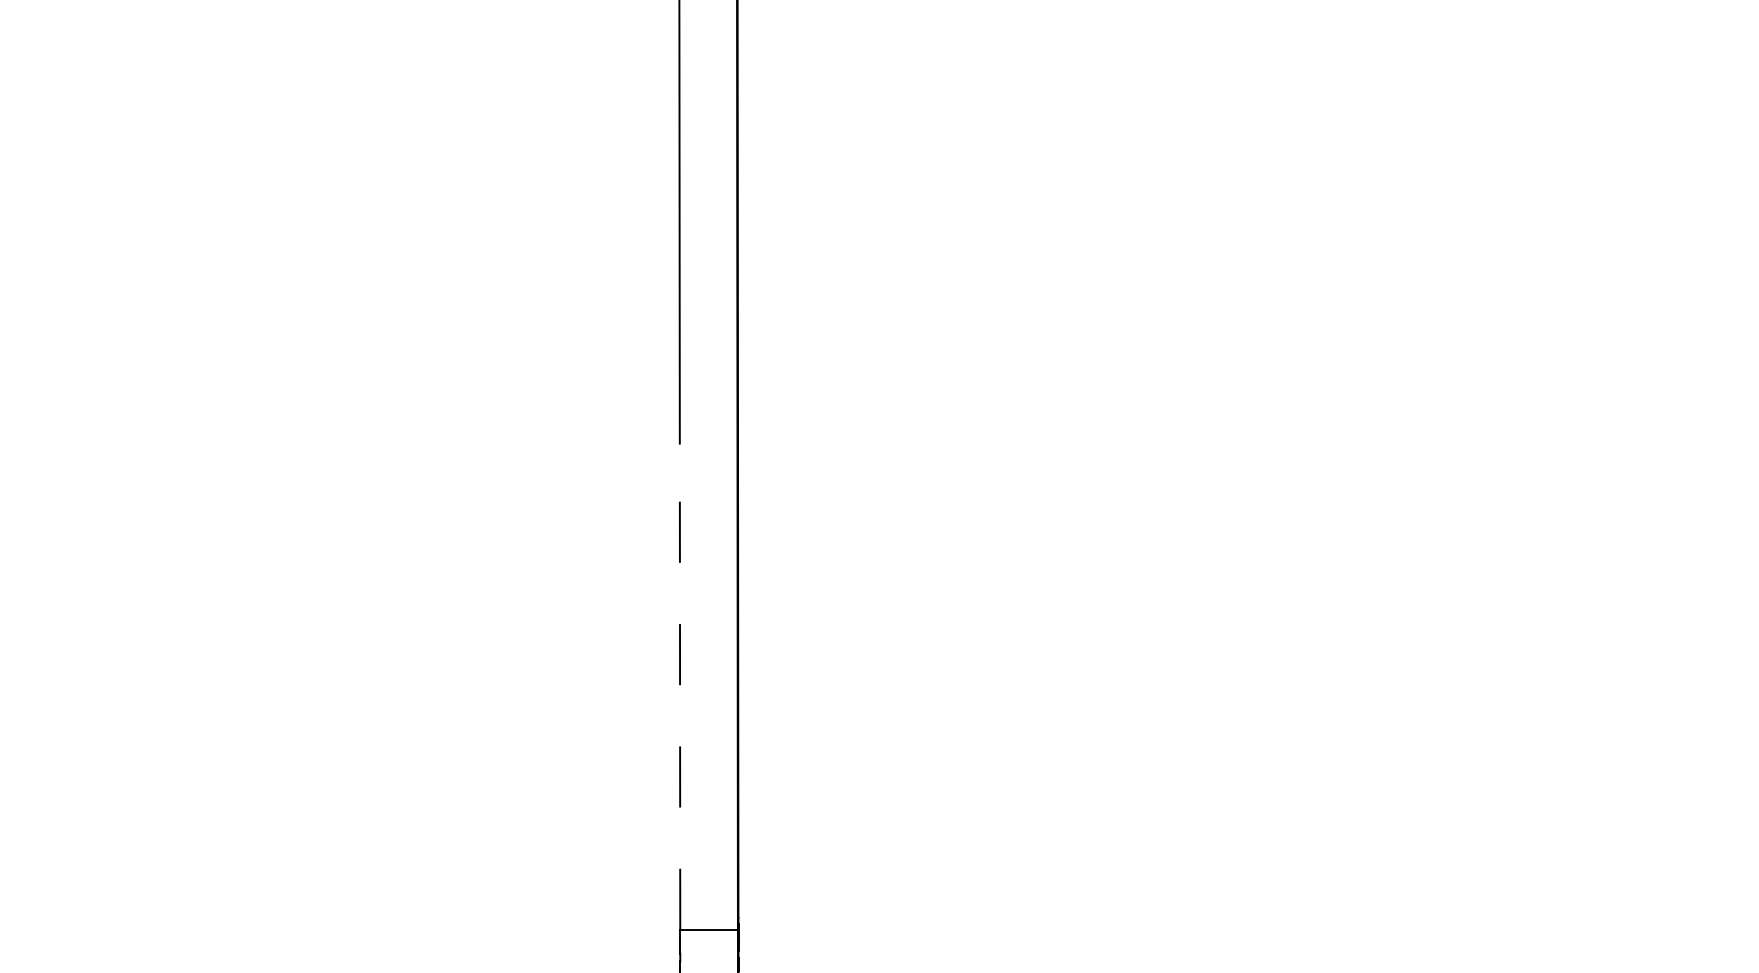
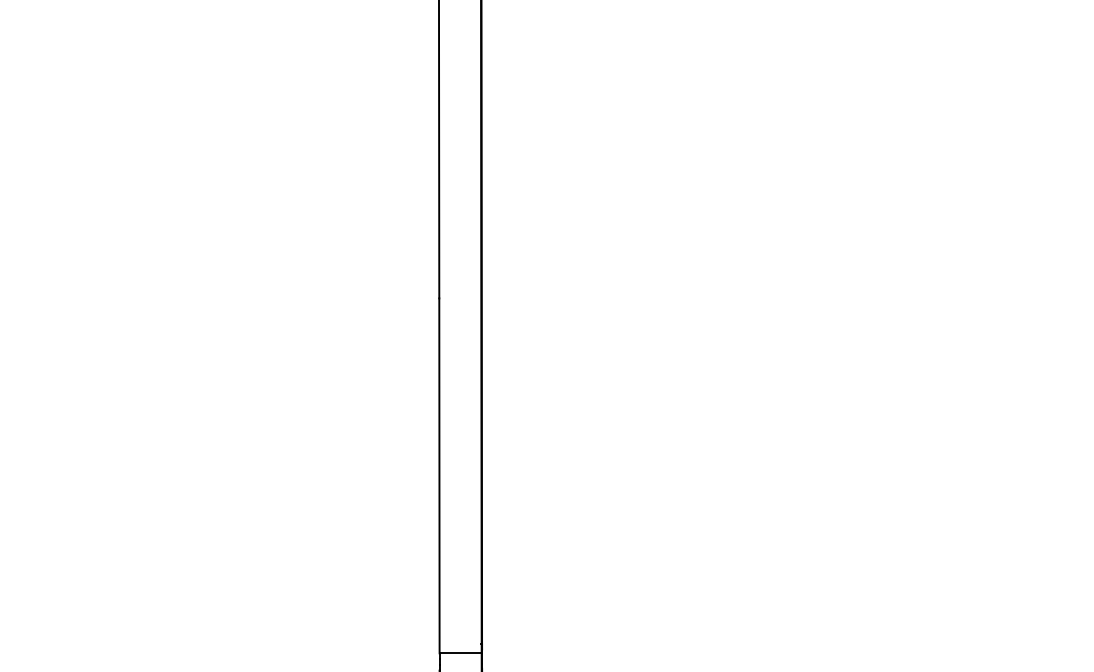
line: (680, 686) -> (439, 475), dashed -> solid

